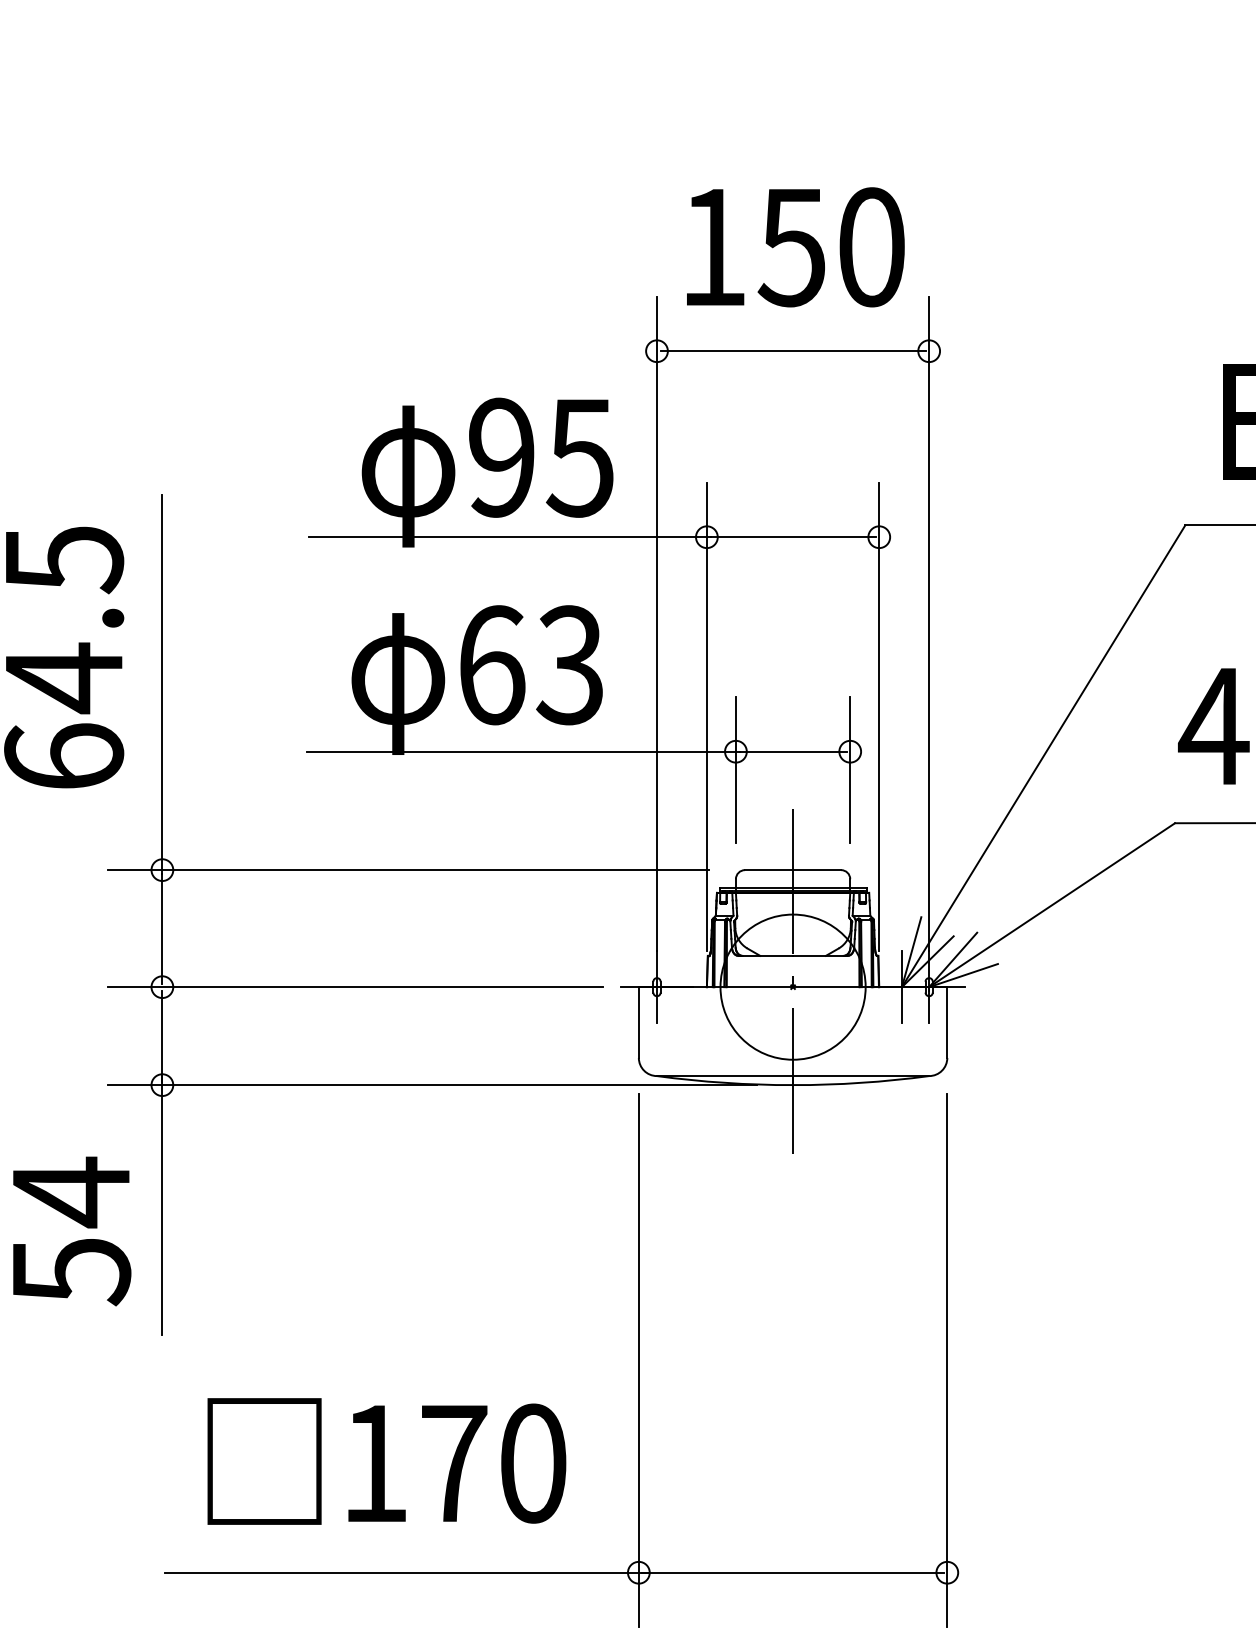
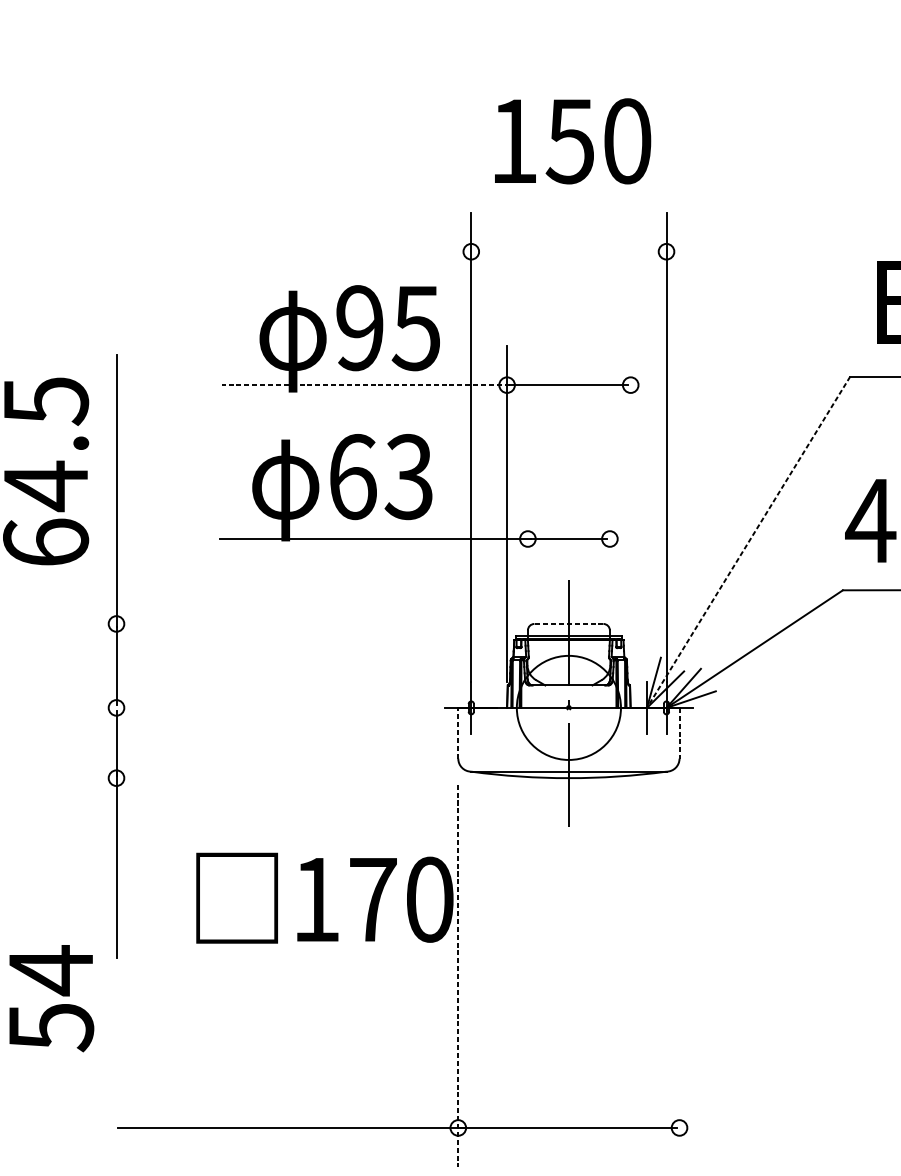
text: (795, 247) -> (572, 141), moved
line: (792, 351) -> (568, 251), removed
line: (509, 536) -> (365, 384), solid -> dashed
line: (879, 716) -> (630, 513), removed
line: (1043, 756) -> (748, 542), solid -> dashed
line: (735, 769) -> (527, 551), removed
line: (850, 769) -> (610, 551), removed
line: (407, 870) -> (292, 624), removed
line: (792, 870) -> (568, 624), solid -> dashed
line: (354, 987) -> (254, 708), removed
line: (638, 1022) -> (458, 733), solid -> dashed
line: (947, 1023) -> (679, 733), solid -> dashed
line: (431, 1085) -> (309, 778), removed
text: (72, 1231) -> (52, 998), moved
line: (947, 1360) -> (679, 975), removed
line: (638, 1361) -> (458, 976), solid -> dashed
text: (386, 1461) -> (324, 898), moved

